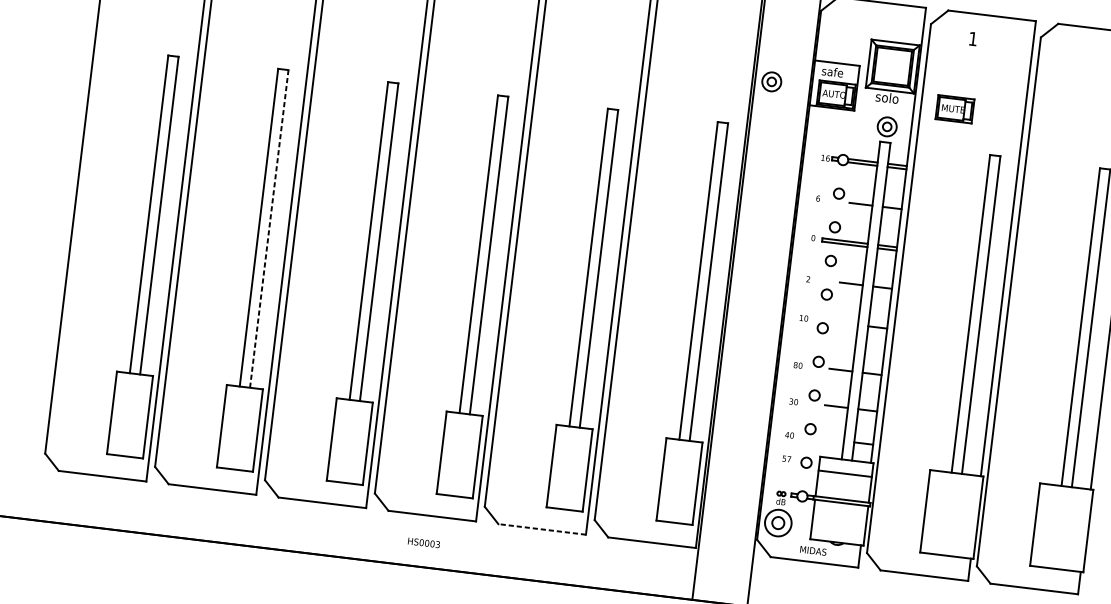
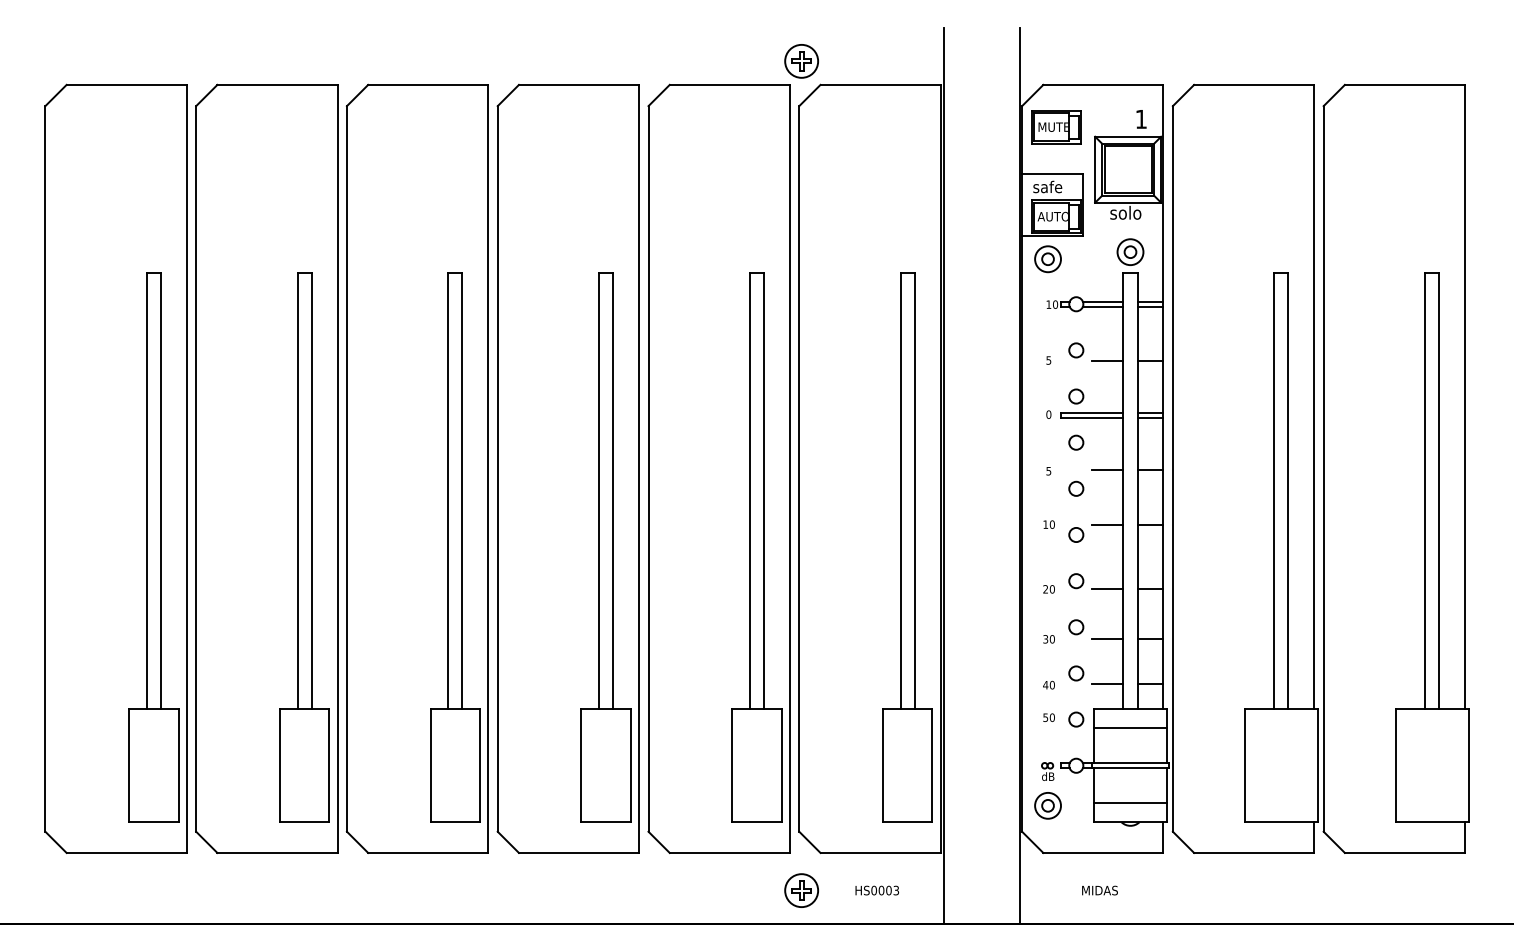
text: (973, 39) -> (1141, 119), moved
part: (771, 82) -> (1047, 259), moved
part: (955, 109) -> (1056, 127), moved
text: (827, 158) -> (1055, 304), 16 -> 10
text: (817, 198) -> (1048, 360), 6 -> 5
line: (269, 229) -> (311, 491), dashed -> solid
text: (808, 278) -> (1048, 470), 2 -> 5
line: (846, 323) -> (1107, 524), added
text: (795, 365) -> (1045, 589), 80 -> 20
line: (832, 439) -> (1107, 684), added
text: (788, 459) -> (1051, 717), 57 -> 50
part: (777, 522) -> (1047, 805), size x0.71
line: (838, 528) -> (1130, 803), added
line: (541, 529) -> (729, 852), dashed -> solid
text: (423, 542) -> (876, 890), moved
text: (813, 550) -> (1099, 890), moved
part: (591, 563) -> (801, 890), added

